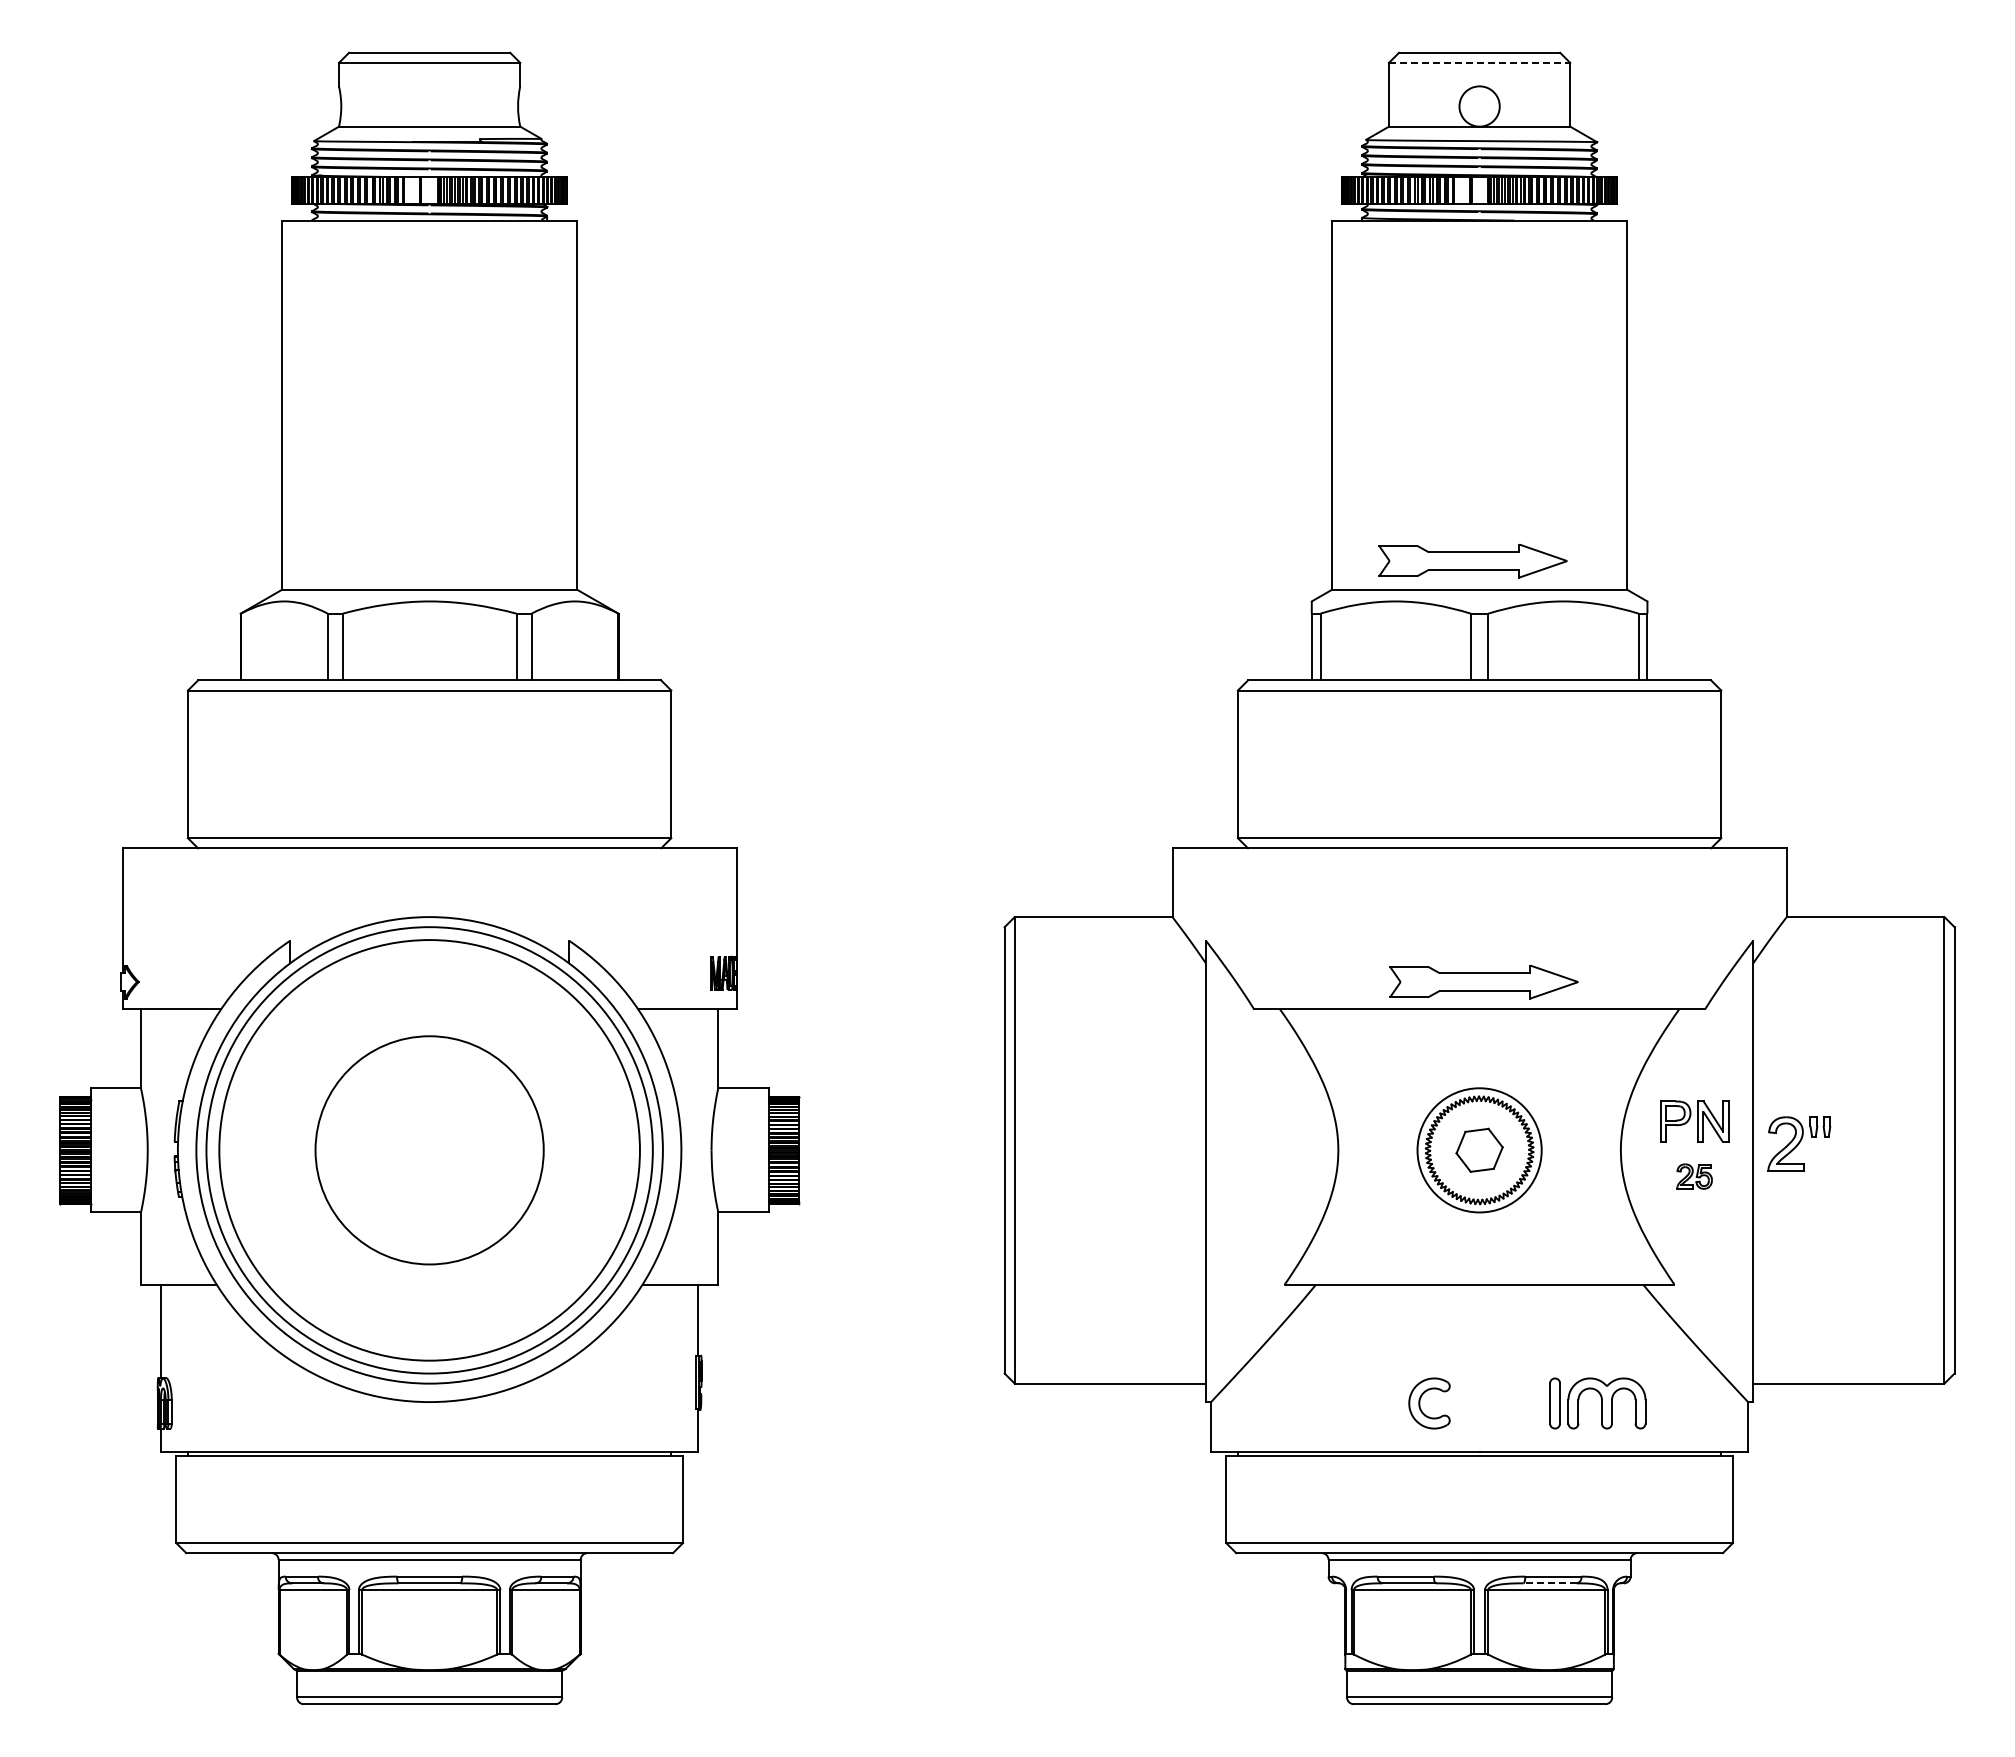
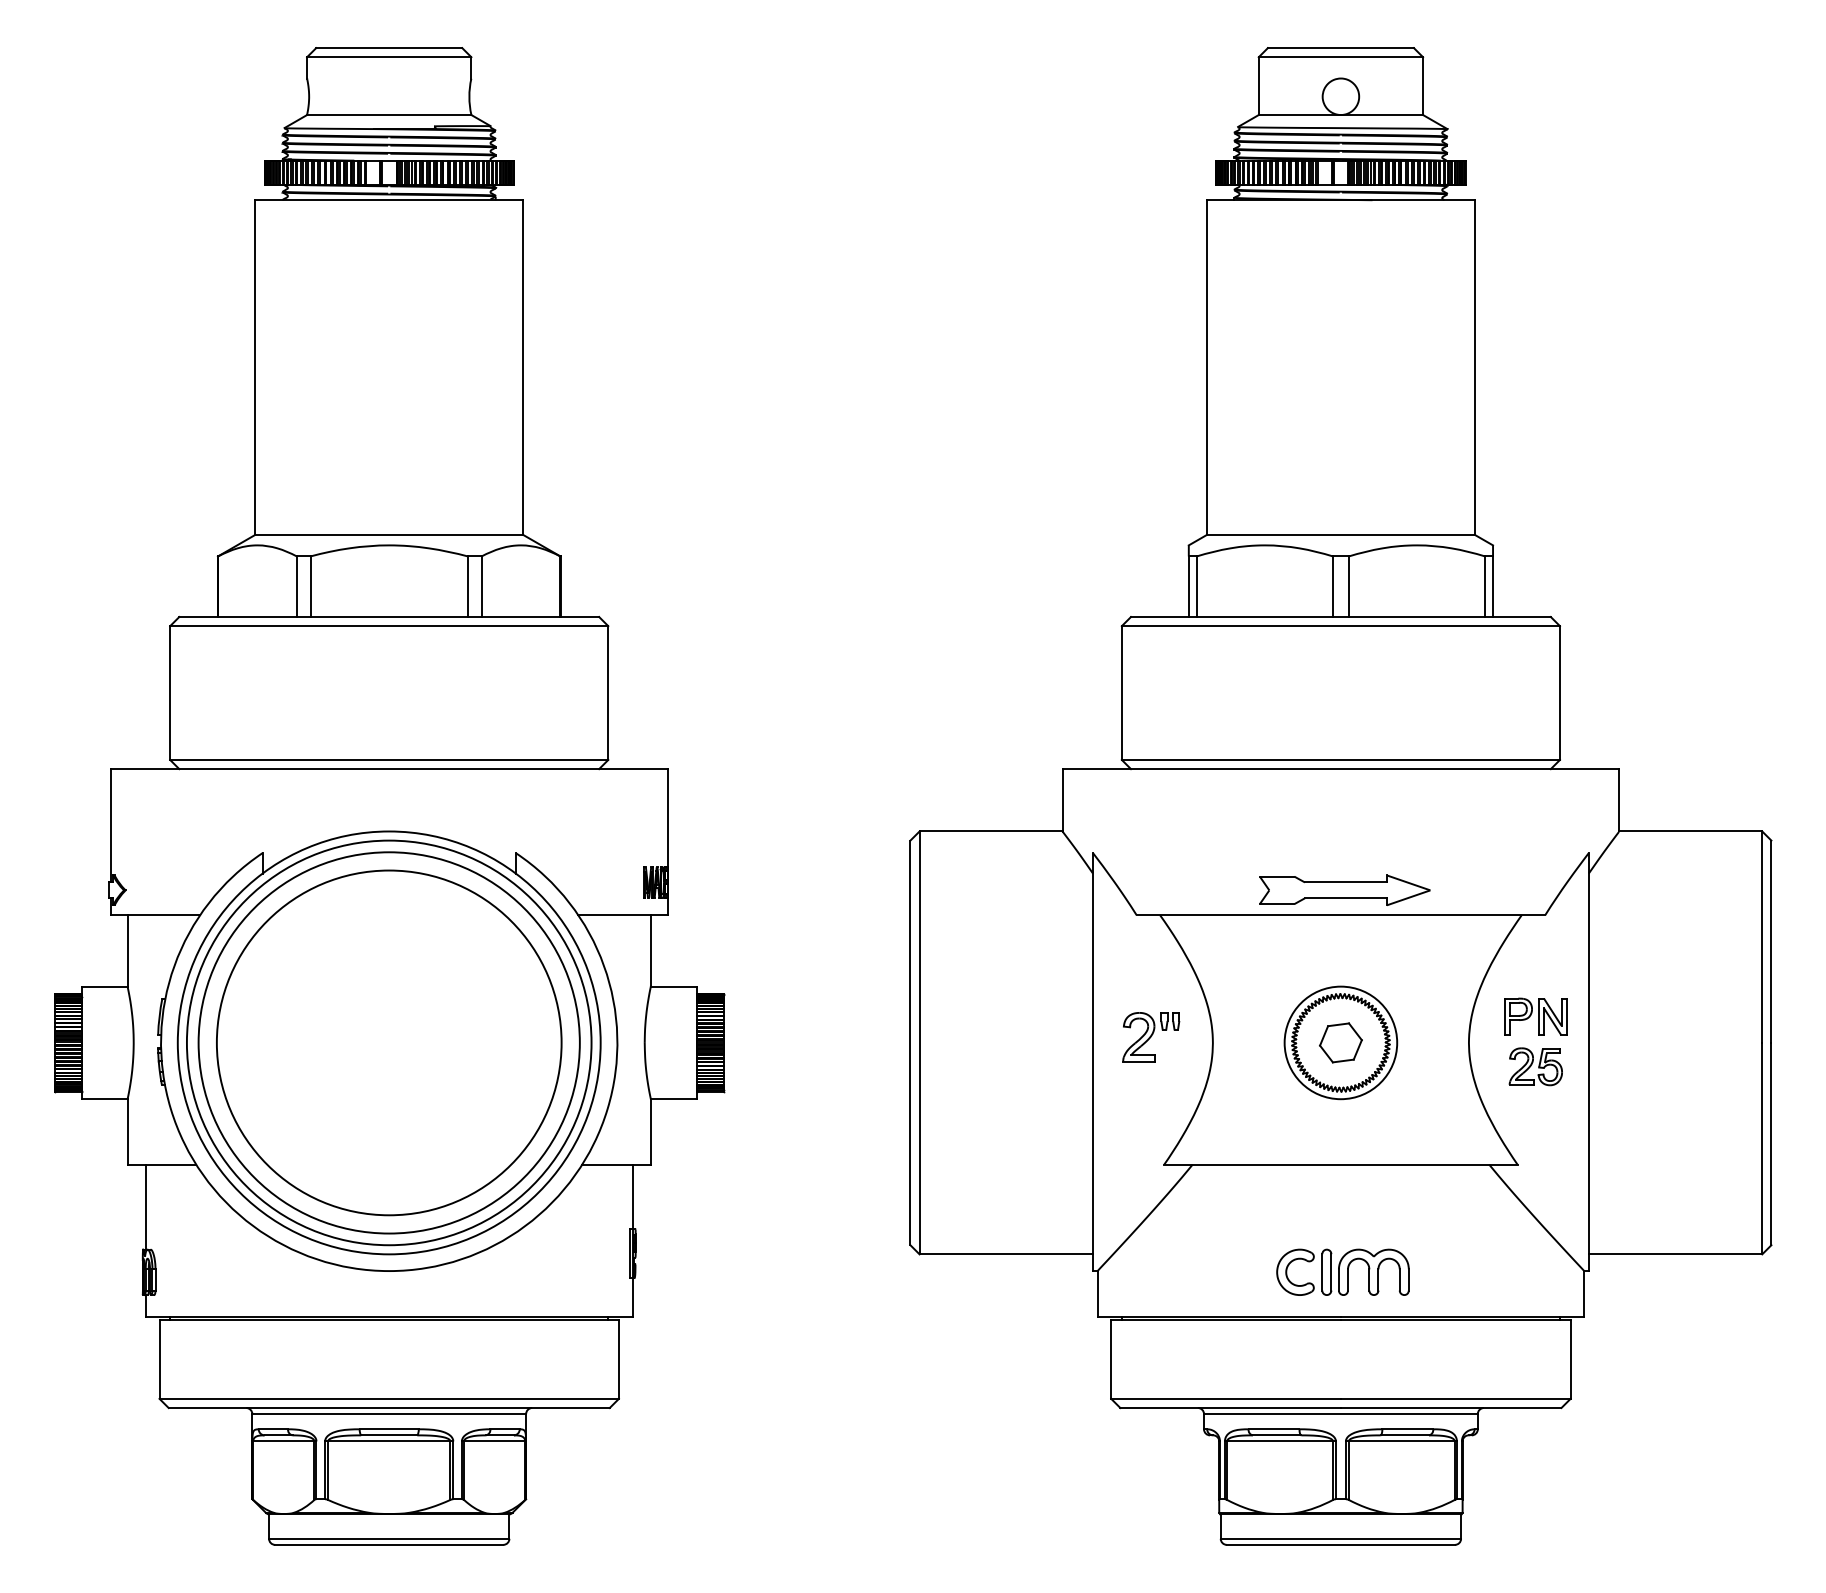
line: (1479, 62) -> (1340, 56), dashed -> solid
part: (1472, 561) -> (1334, 509), removed
part: (1799, 1143) -> (1151, 1036), moved
circle: (429, 1150) -> (389, 1043), size x1.67
part: (1694, 1176) -> (1535, 1066), size x1.67
part: (1597, 1403) -> (1365, 1272), moved
line: (1550, 1583) -> (1405, 1435), dashed -> solid

